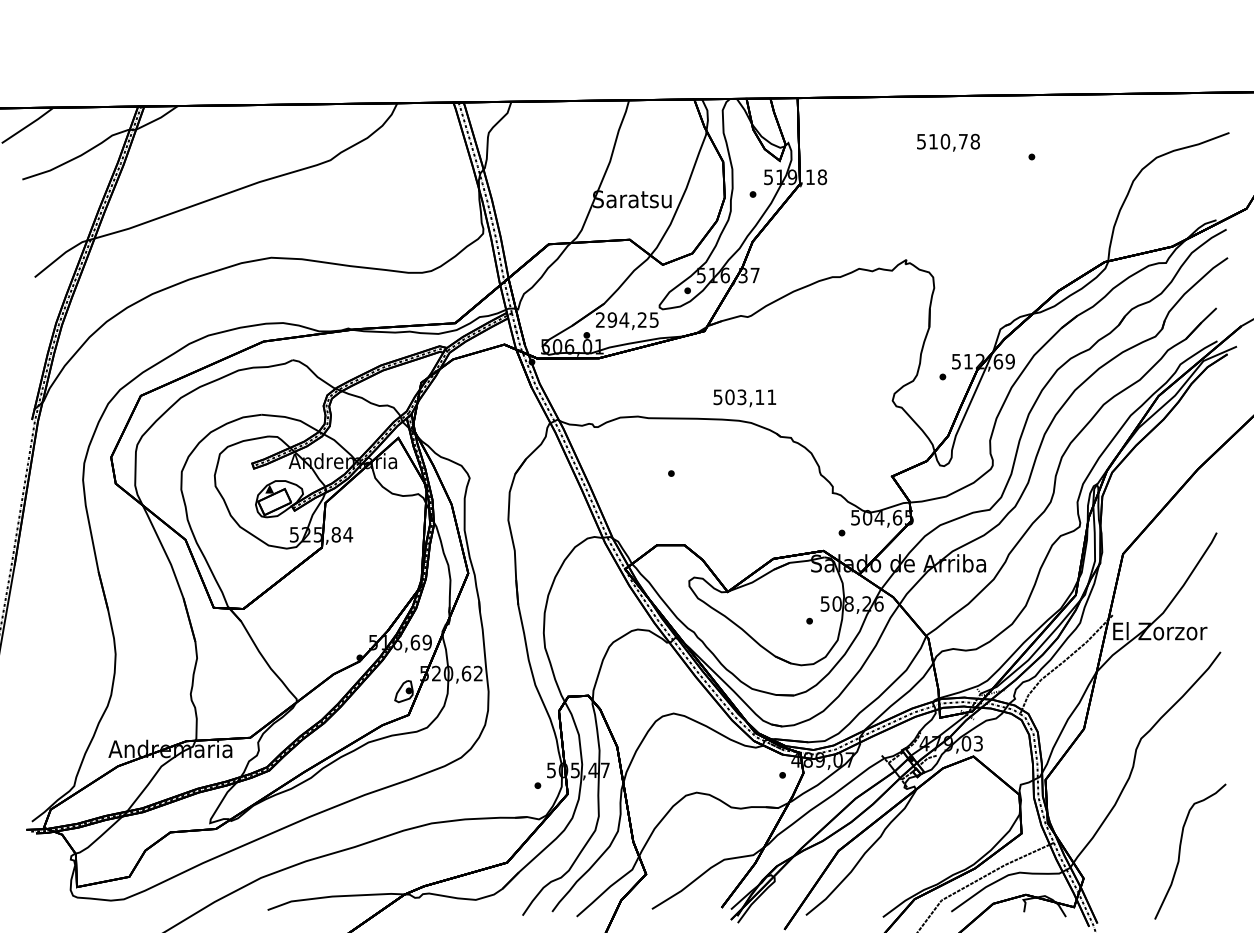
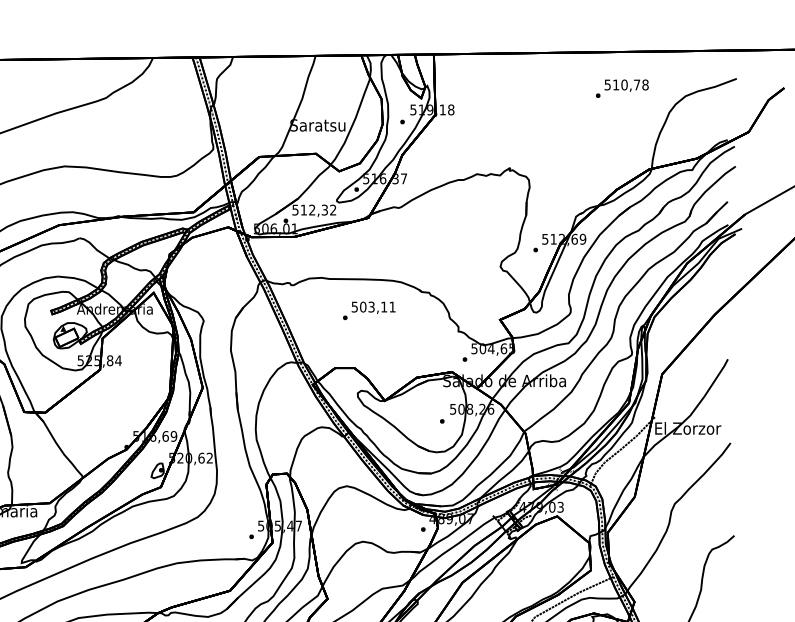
text: (948, 142) -> (626, 85), moved
text: (627, 319) -> (314, 209), 294,25 -> 512,32
text: (744, 398) -> (373, 307), moved

